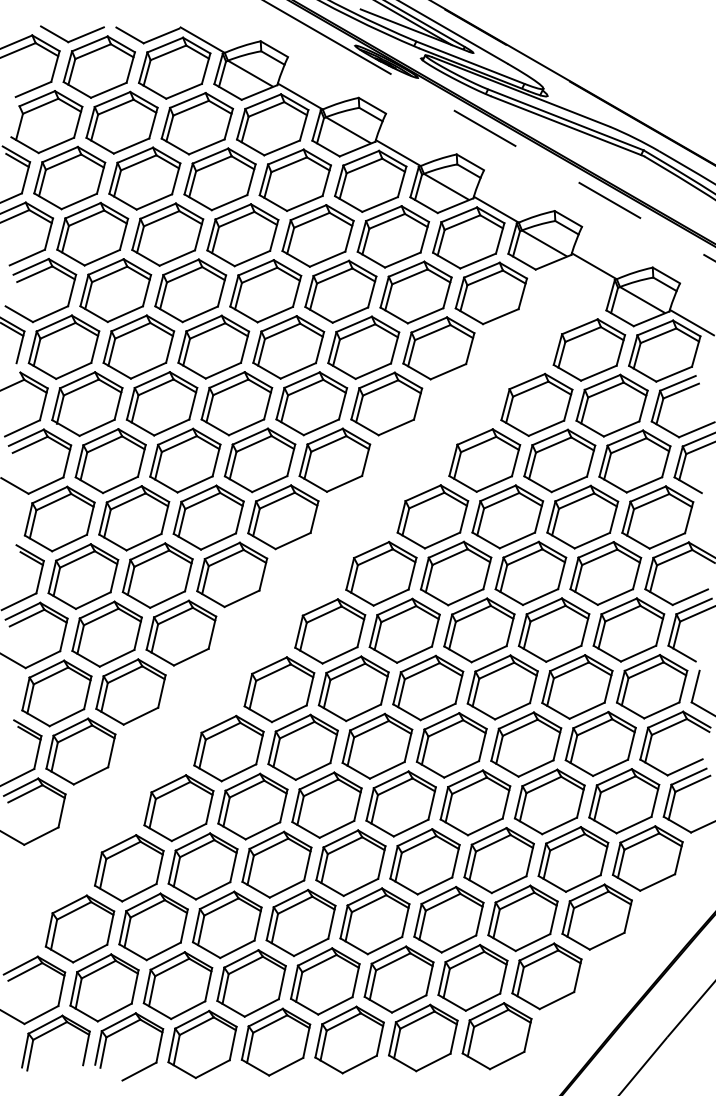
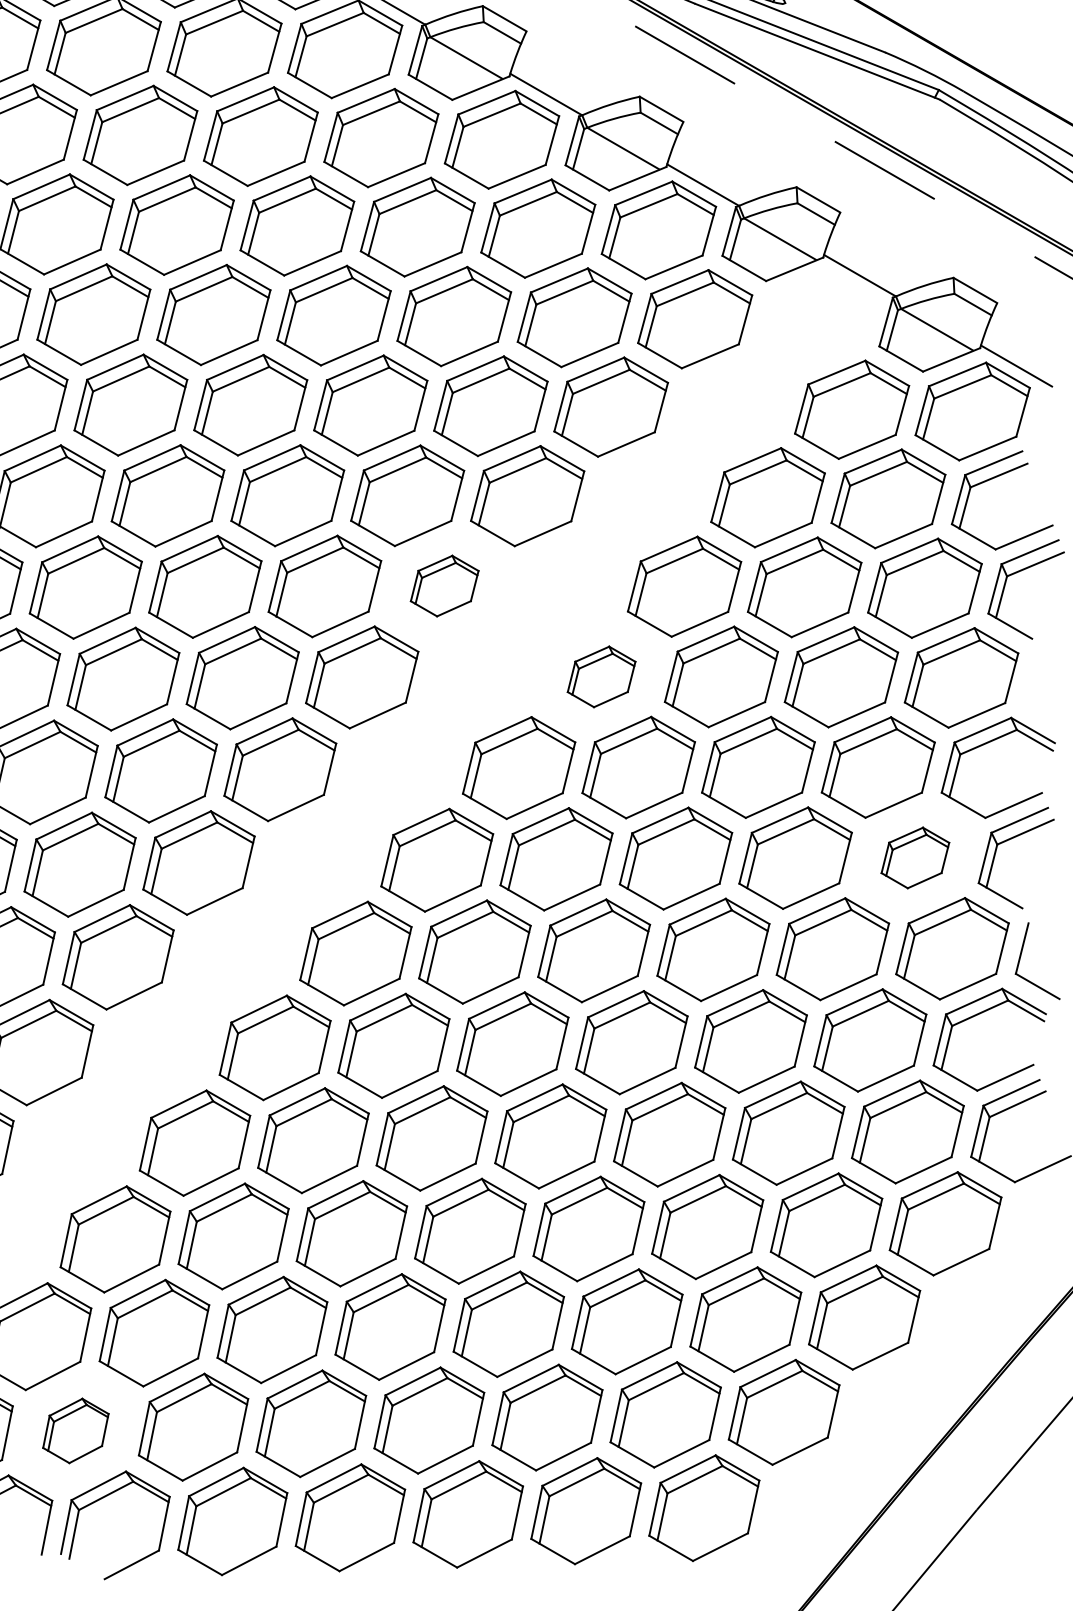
part: (334, 459) -> (444, 585), size x0.6
part: (432, 516) -> (600, 676), size x0.6
part: (628, 629) -> (914, 857), size x0.6
part: (104, 987) -> (75, 1430), size x0.6

